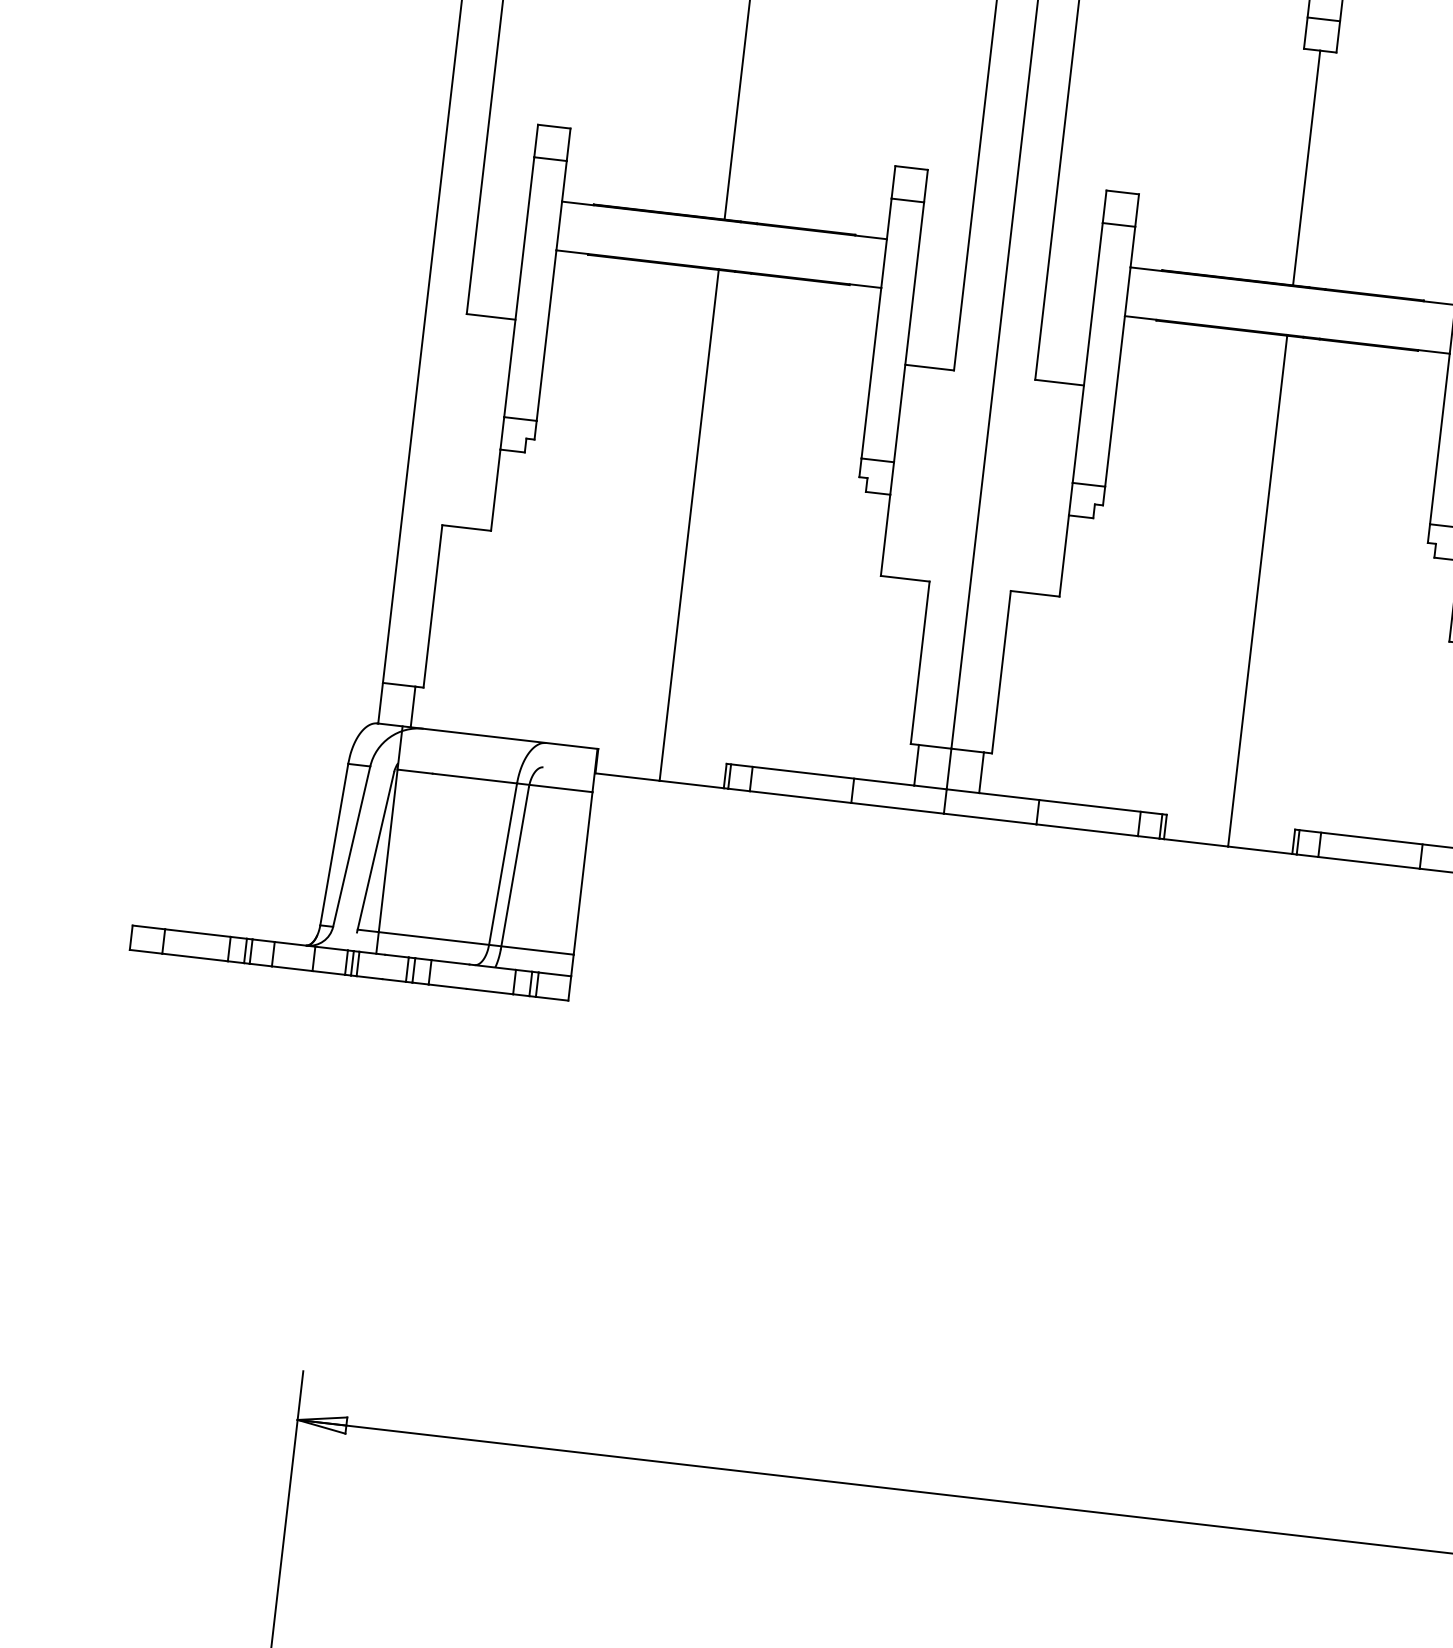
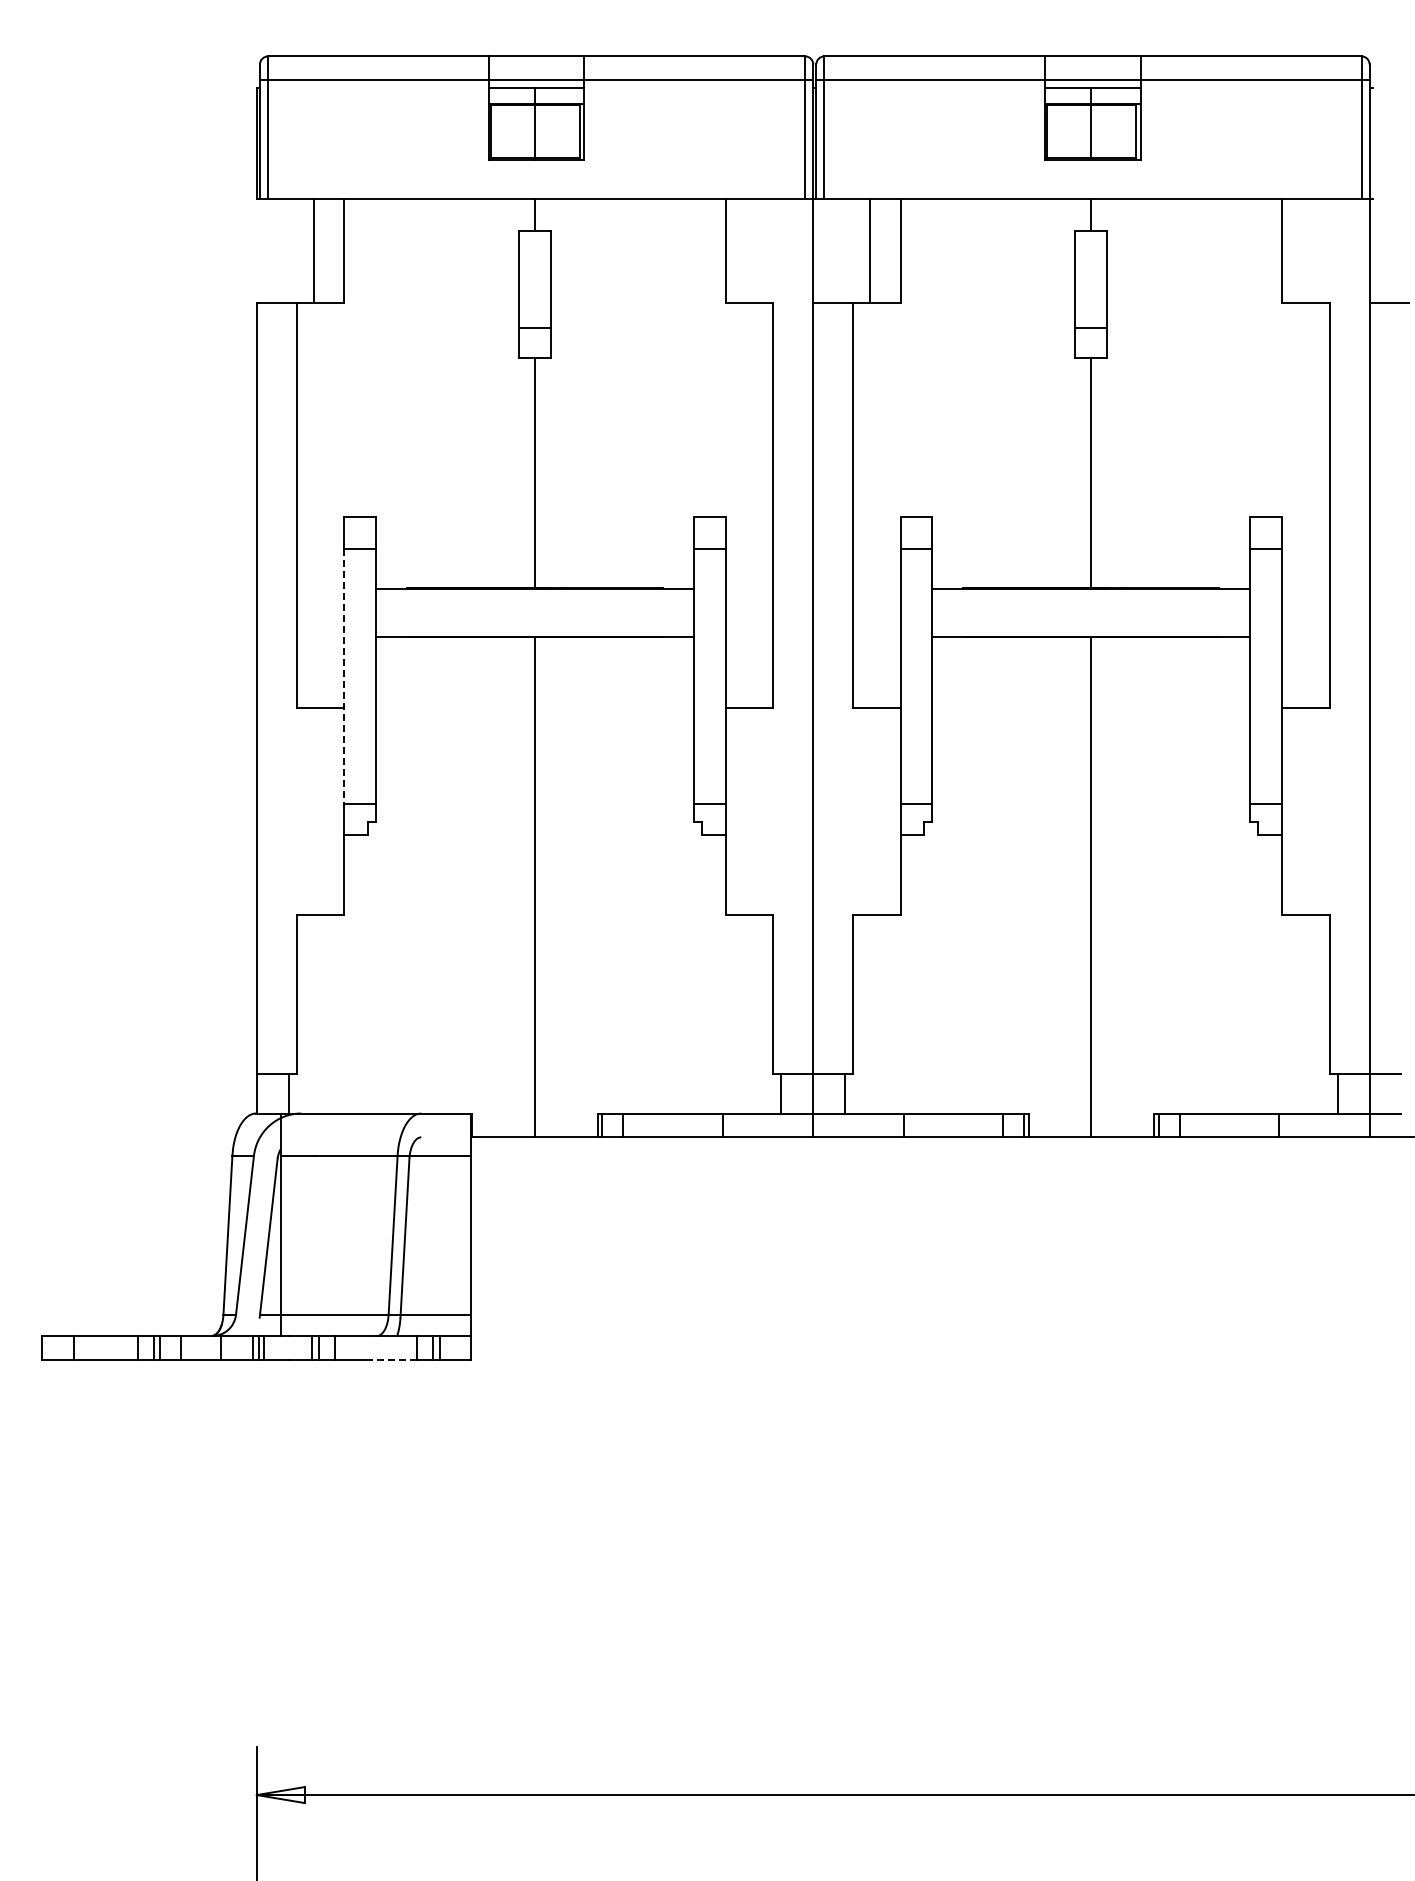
line: (519, 287) -> (344, 676), solid -> dashed
line: (489, 991) -> (394, 1359), solid -> dashed

